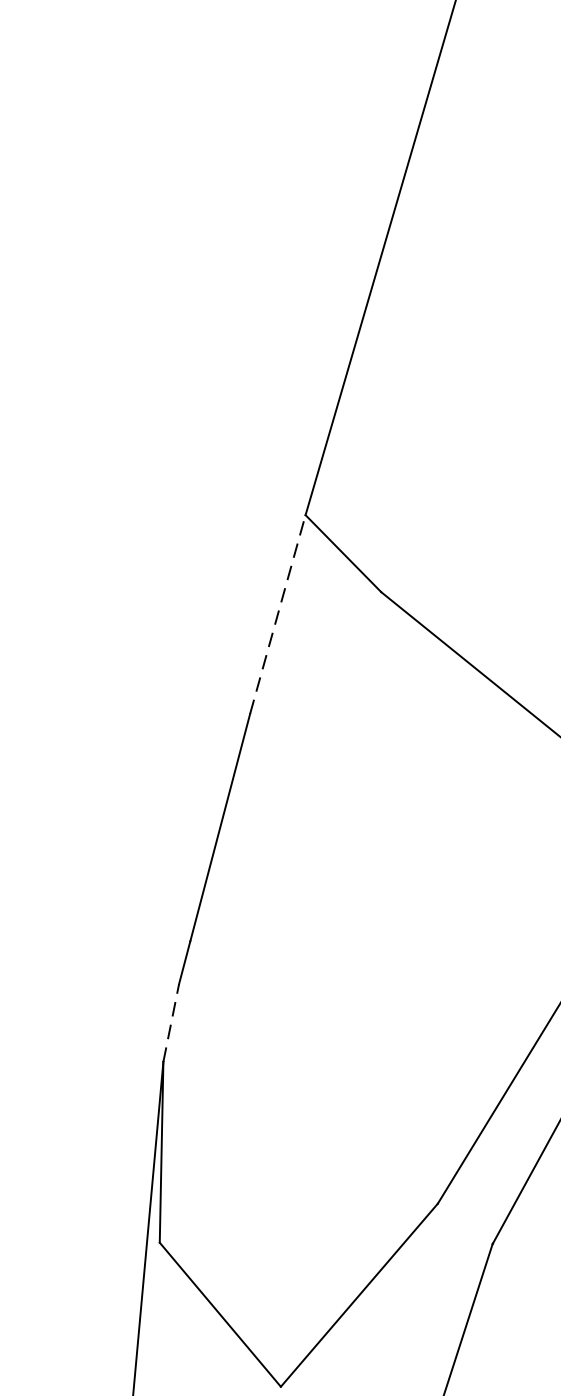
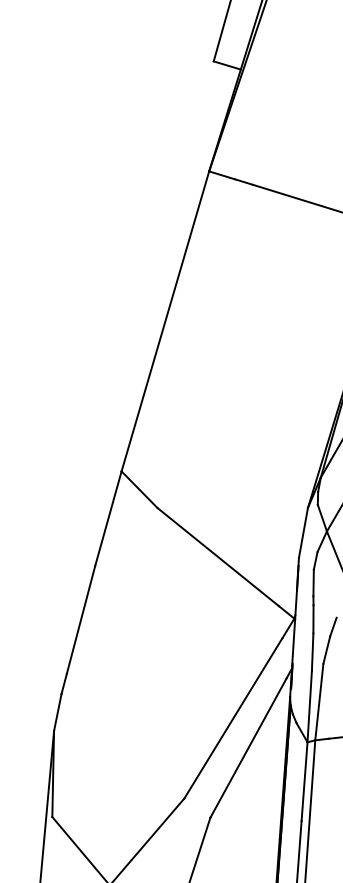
line: (278, 614) -> (108, 518), dashed -> solid
line: (170, 1022) -> (57, 712), dashed -> solid

